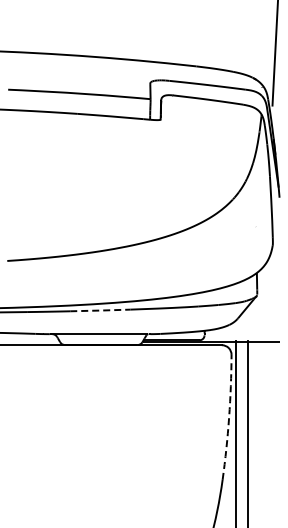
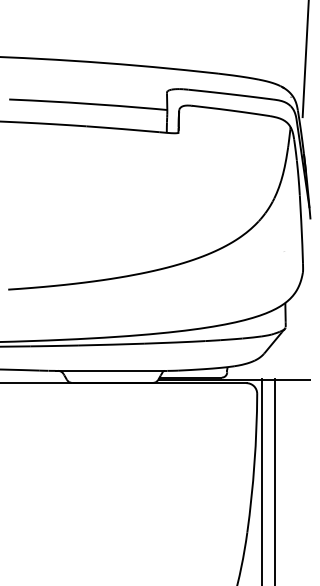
line: (100, 310) -> (111, 344), dashed -> solid
arc: (229, 417) -> (254, 463), dashed -> solid

